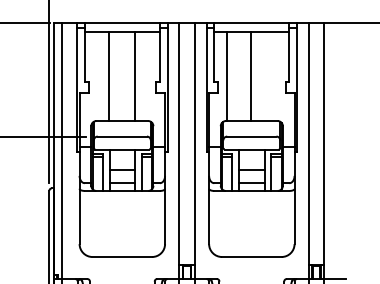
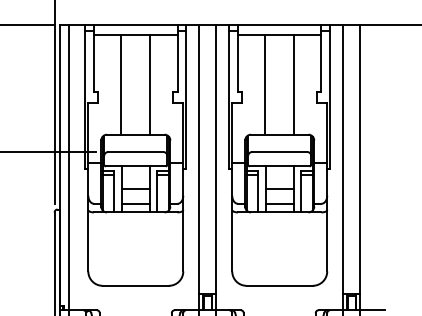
line: (226, 76) -> (264, 85), moved
line: (250, 76) -> (293, 85), moved

